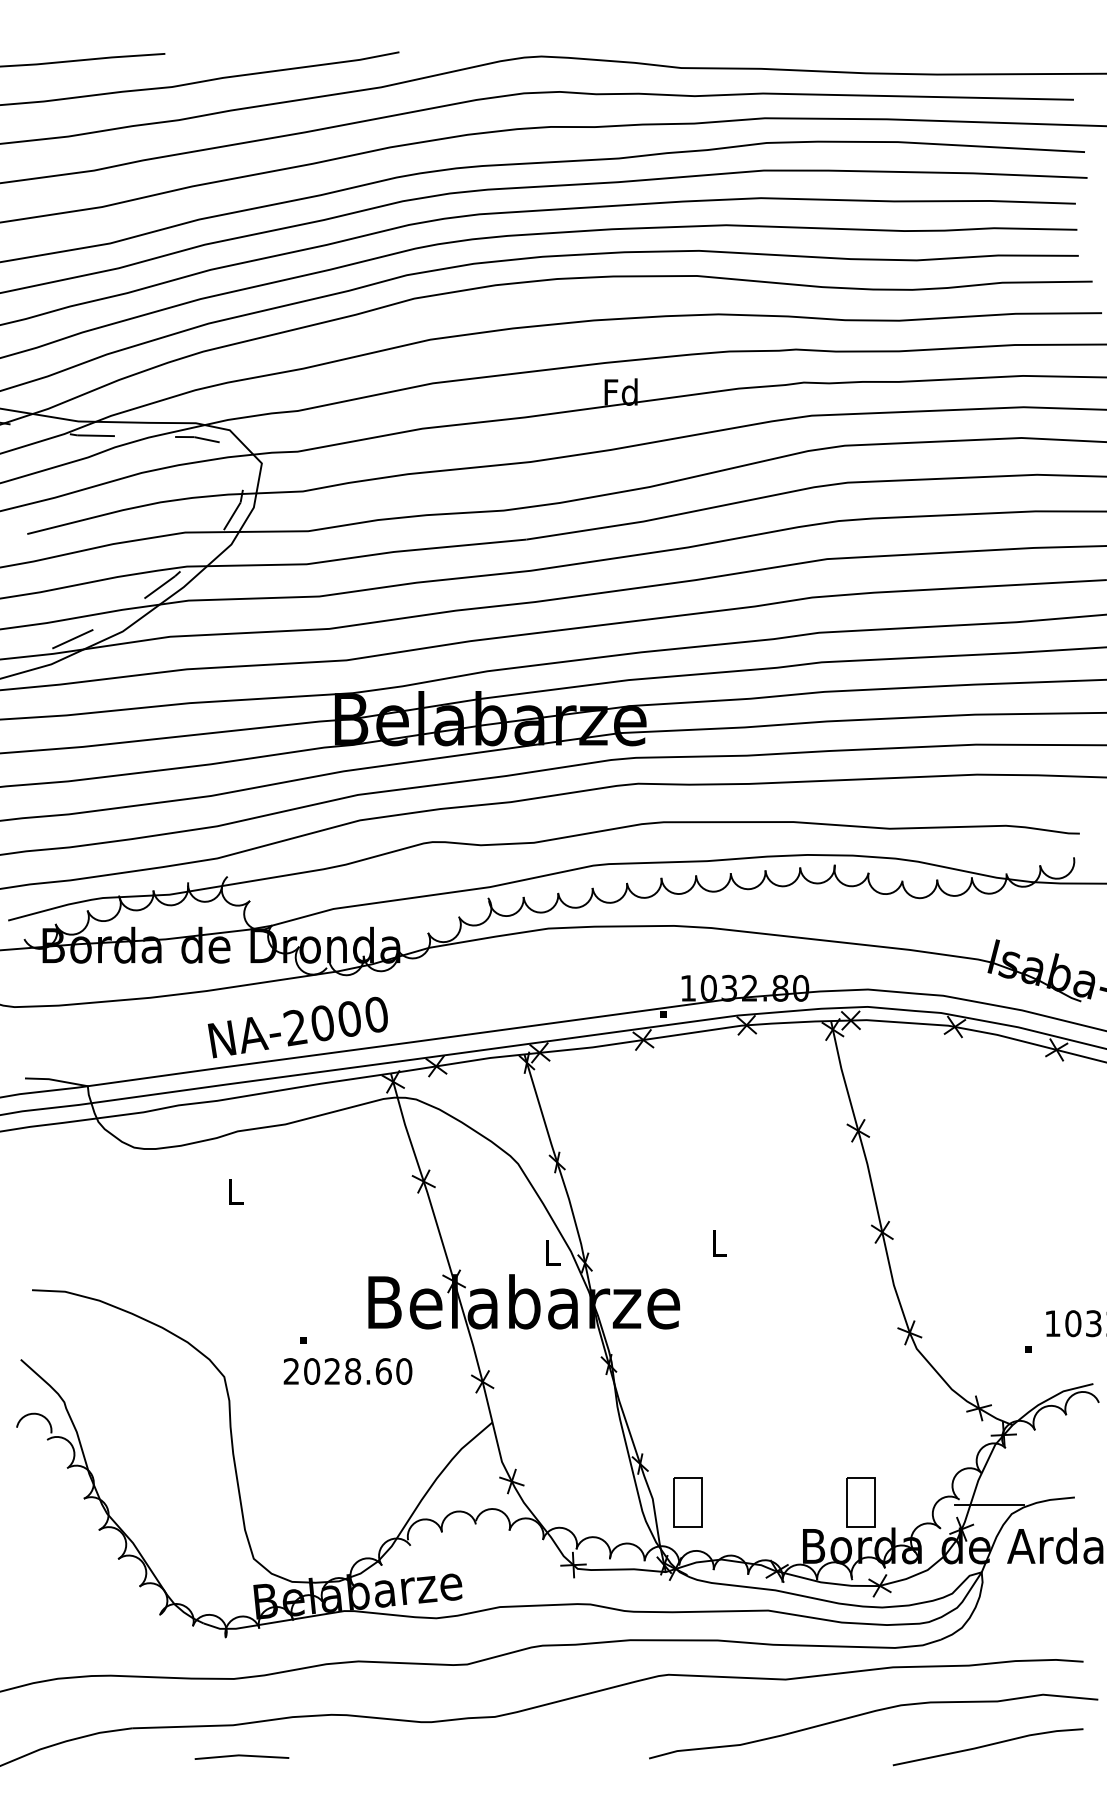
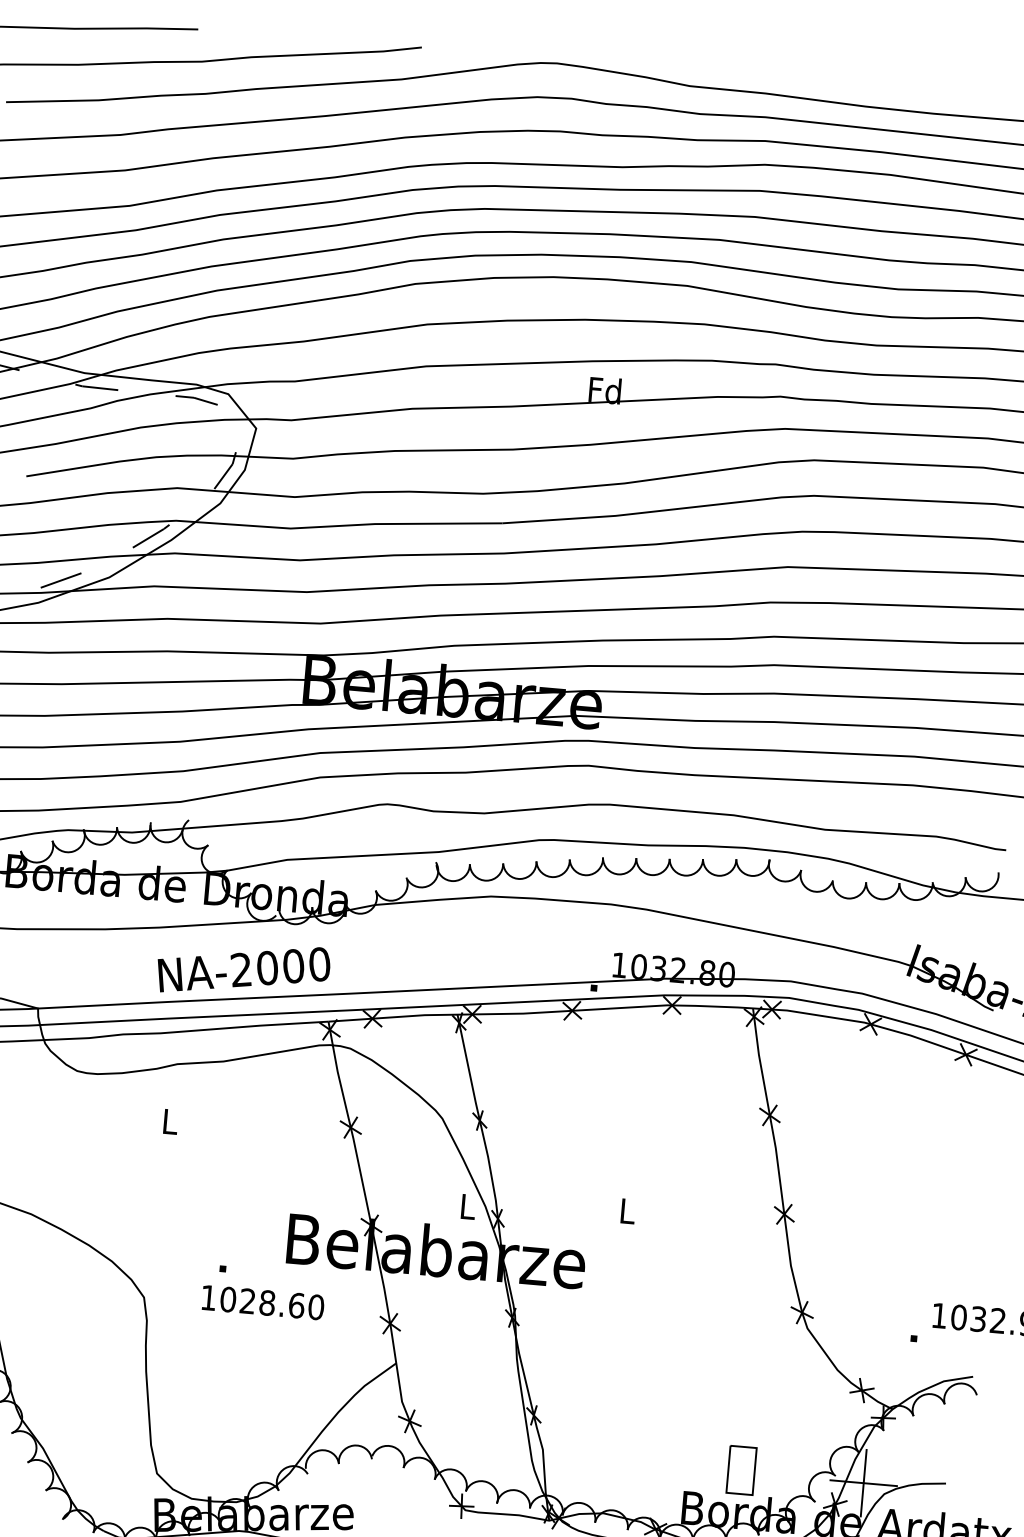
text: (290, 1371) -> (207, 1297), 2028.60 -> 1028.60
part: (687, 1502) -> (575, 1456), removed
line: (989, 1504) -> (863, 1483), added

